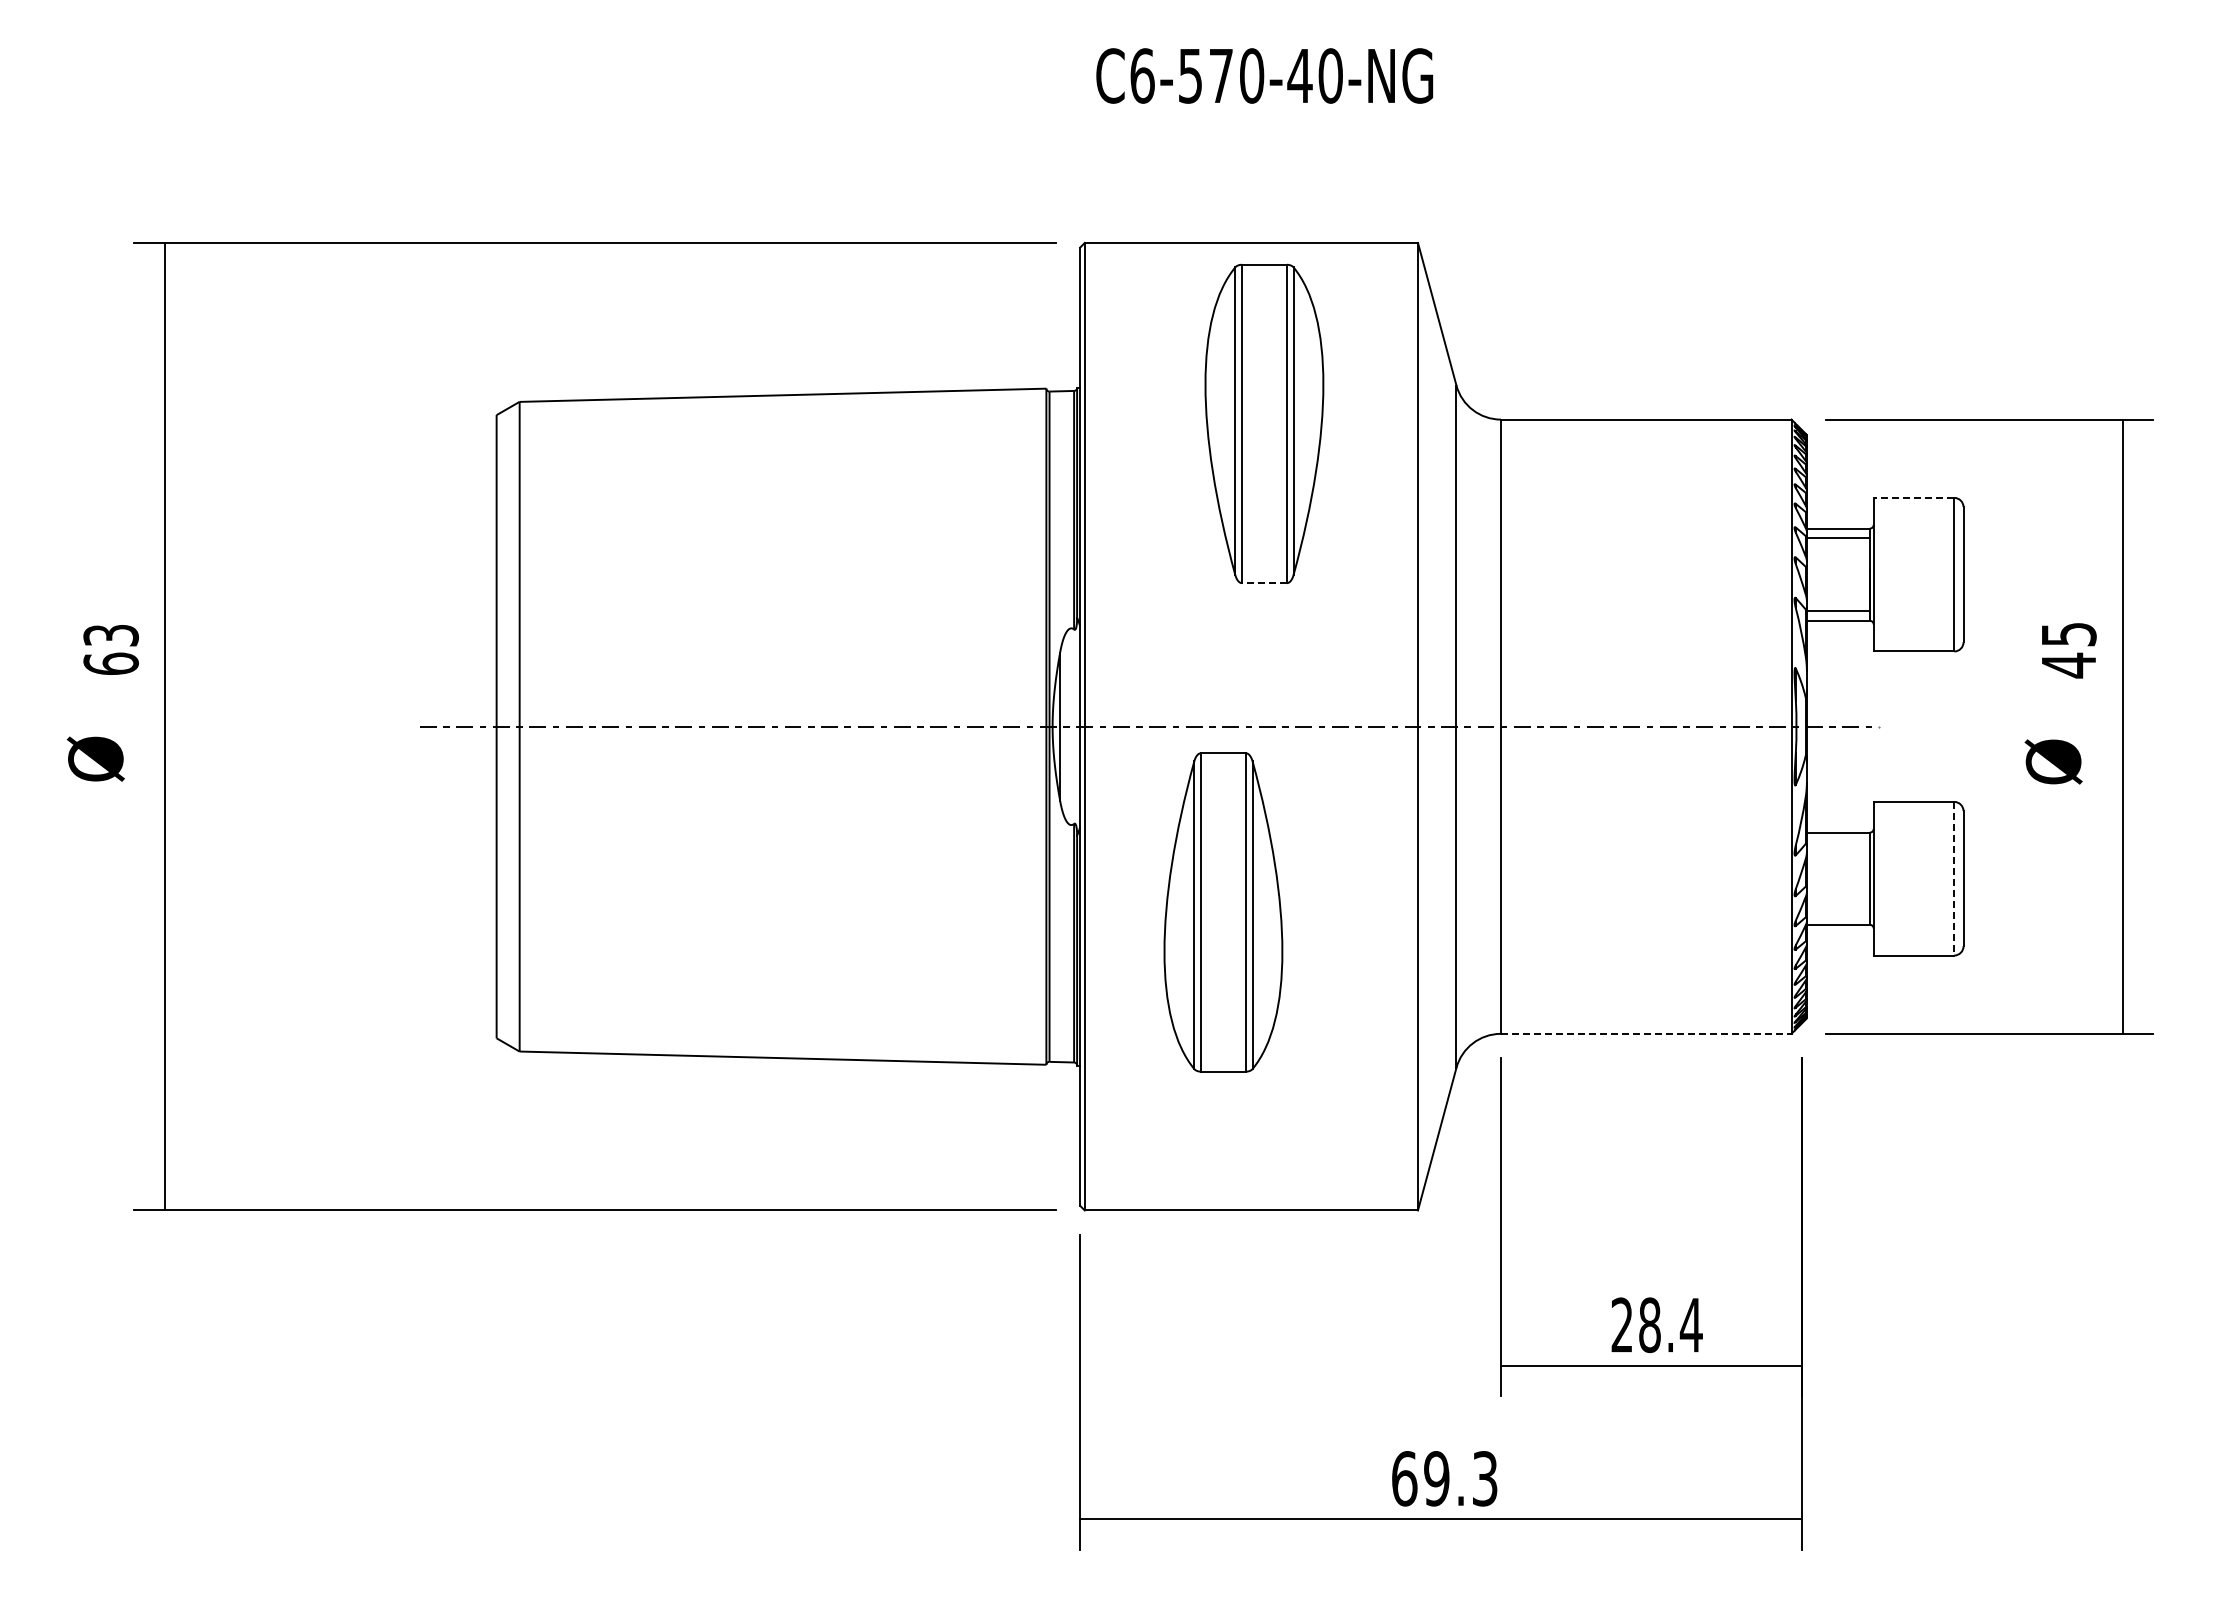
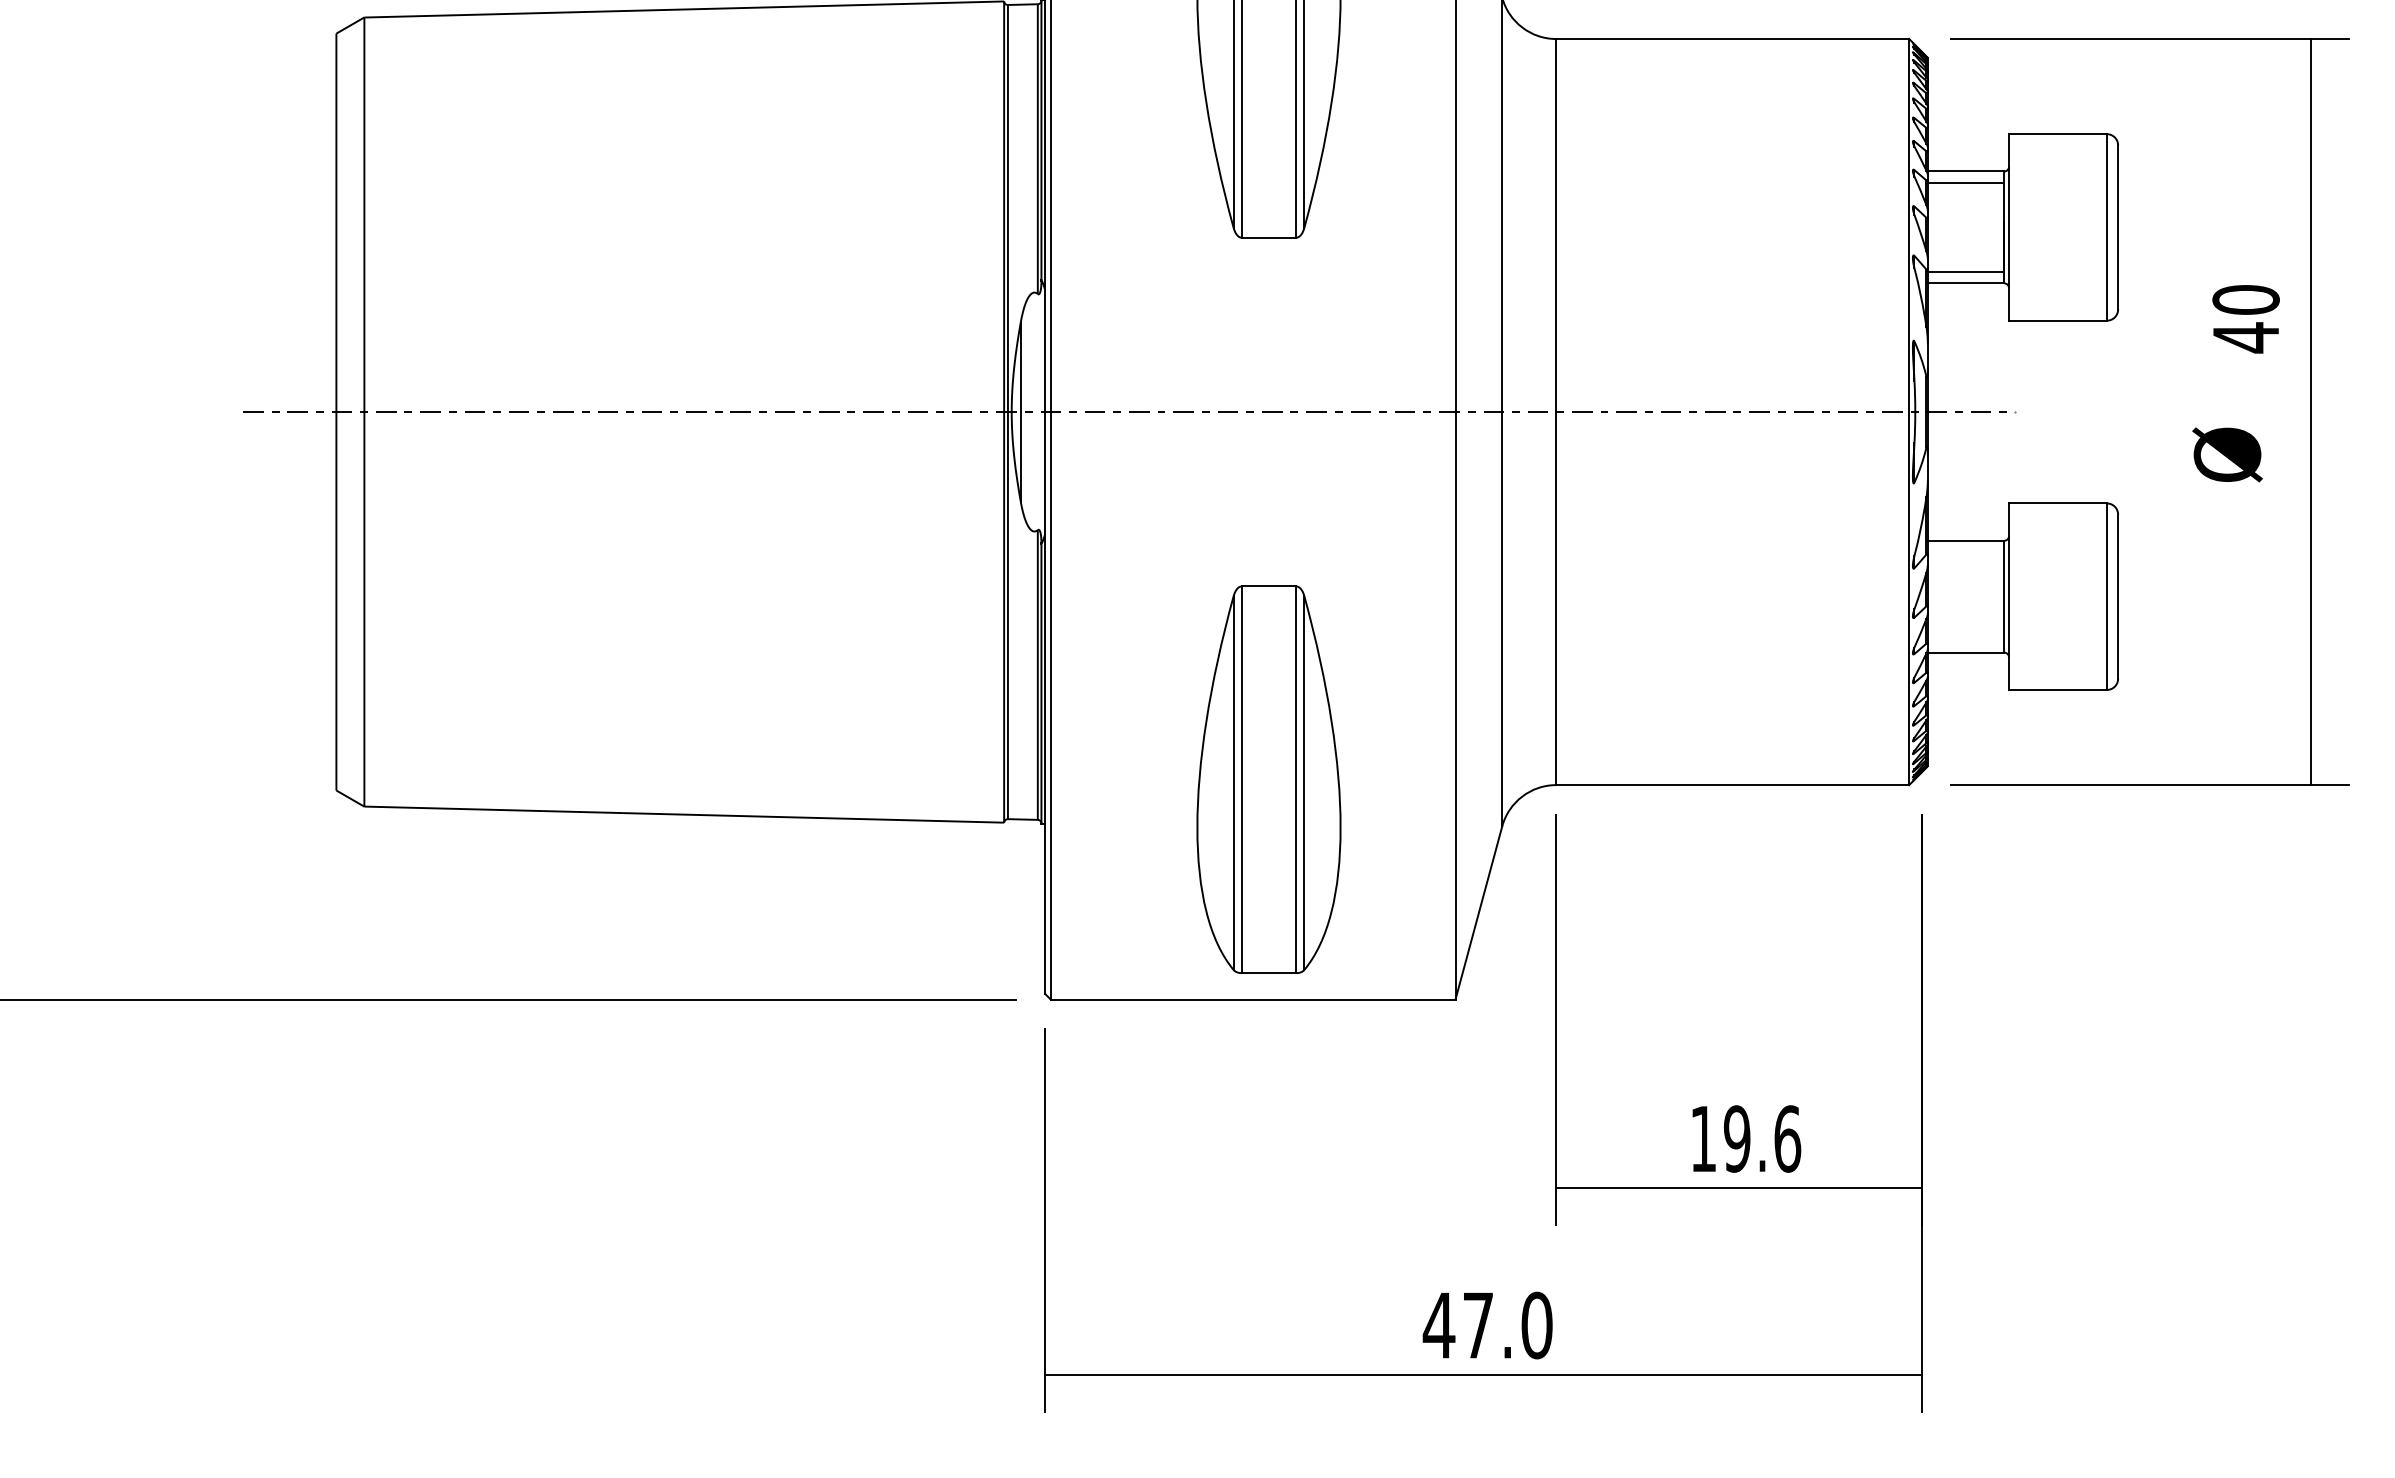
line: (1913, 497) -> (2057, 133), dashed -> solid
line: (1263, 583) -> (1267, 238), dashed -> solid
text: (2068, 634) -> (2245, 300), 45 -> 40
line: (1954, 878) -> (2107, 596), dashed -> solid
part: (1223, 912) -> (1269, 779), moved
line: (1646, 1033) -> (1733, 784), dashed -> solid
text: (1656, 1325) -> (1745, 1139), 28.4 -> 19.6
text: (1444, 1478) -> (1487, 1325), 69.3 -> 47.0

